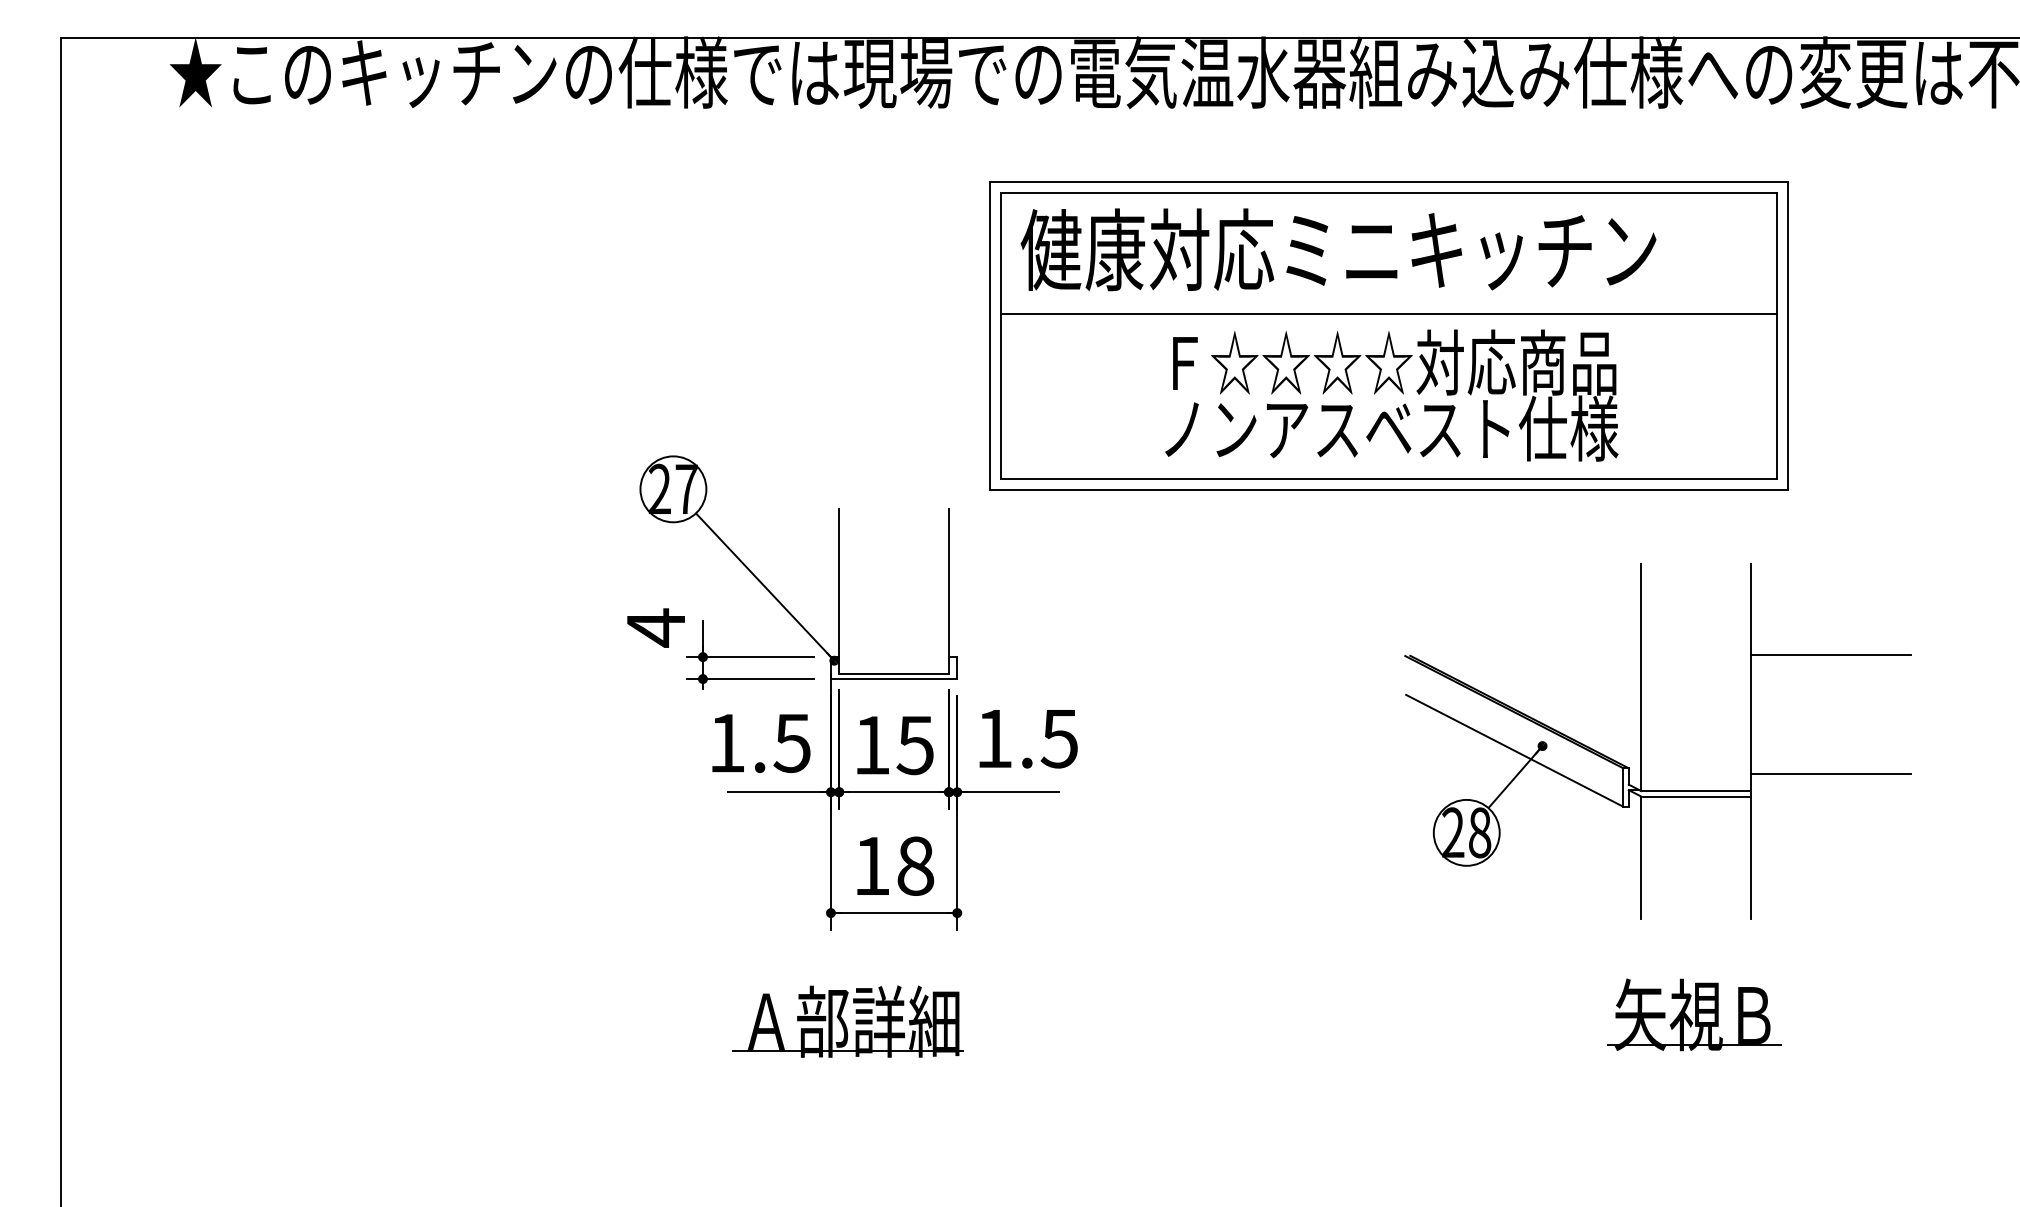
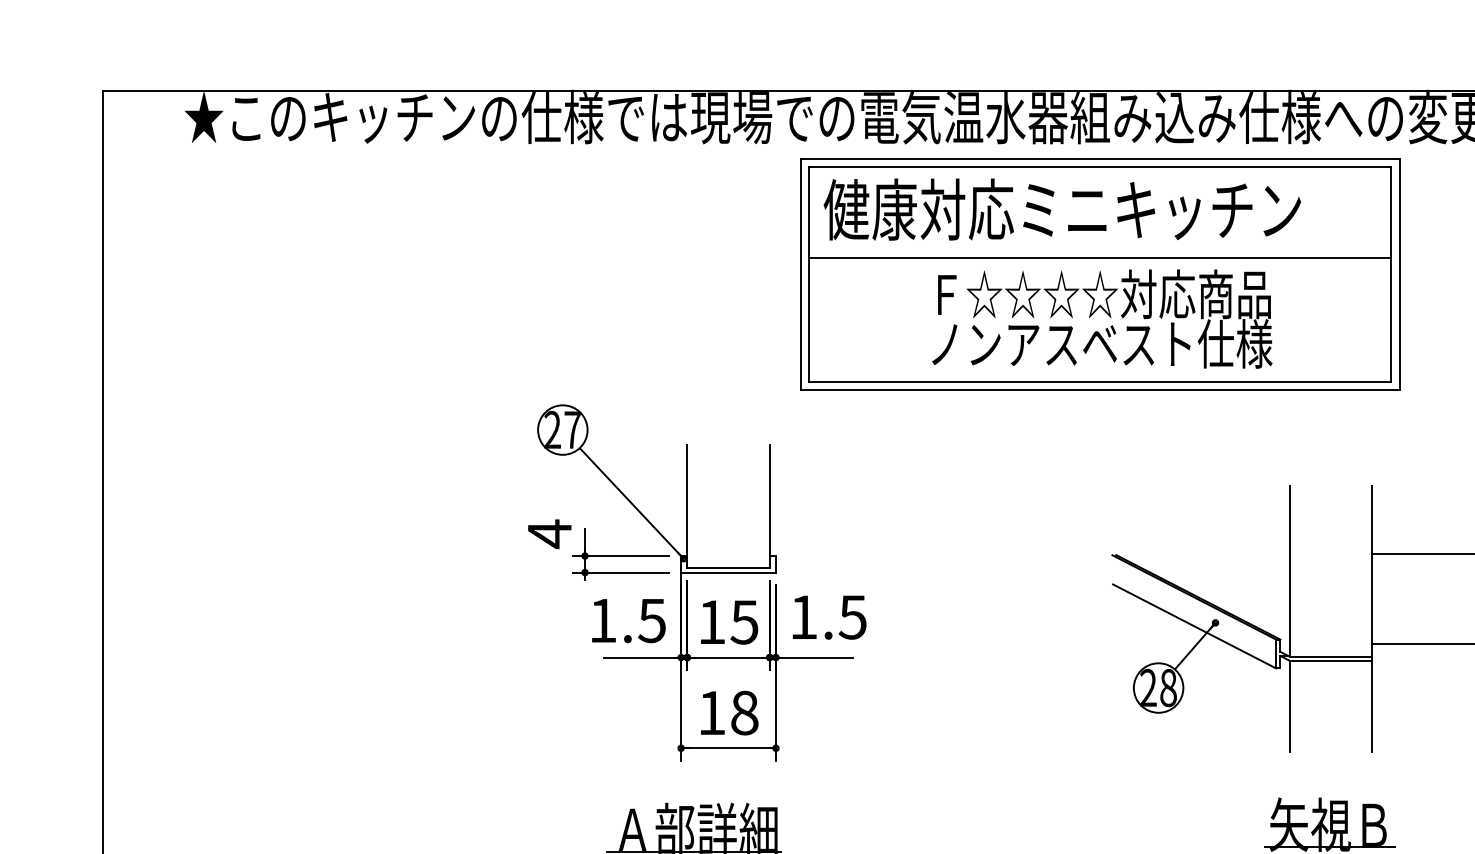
part: (1388, 335) -> (1099, 273), moved

